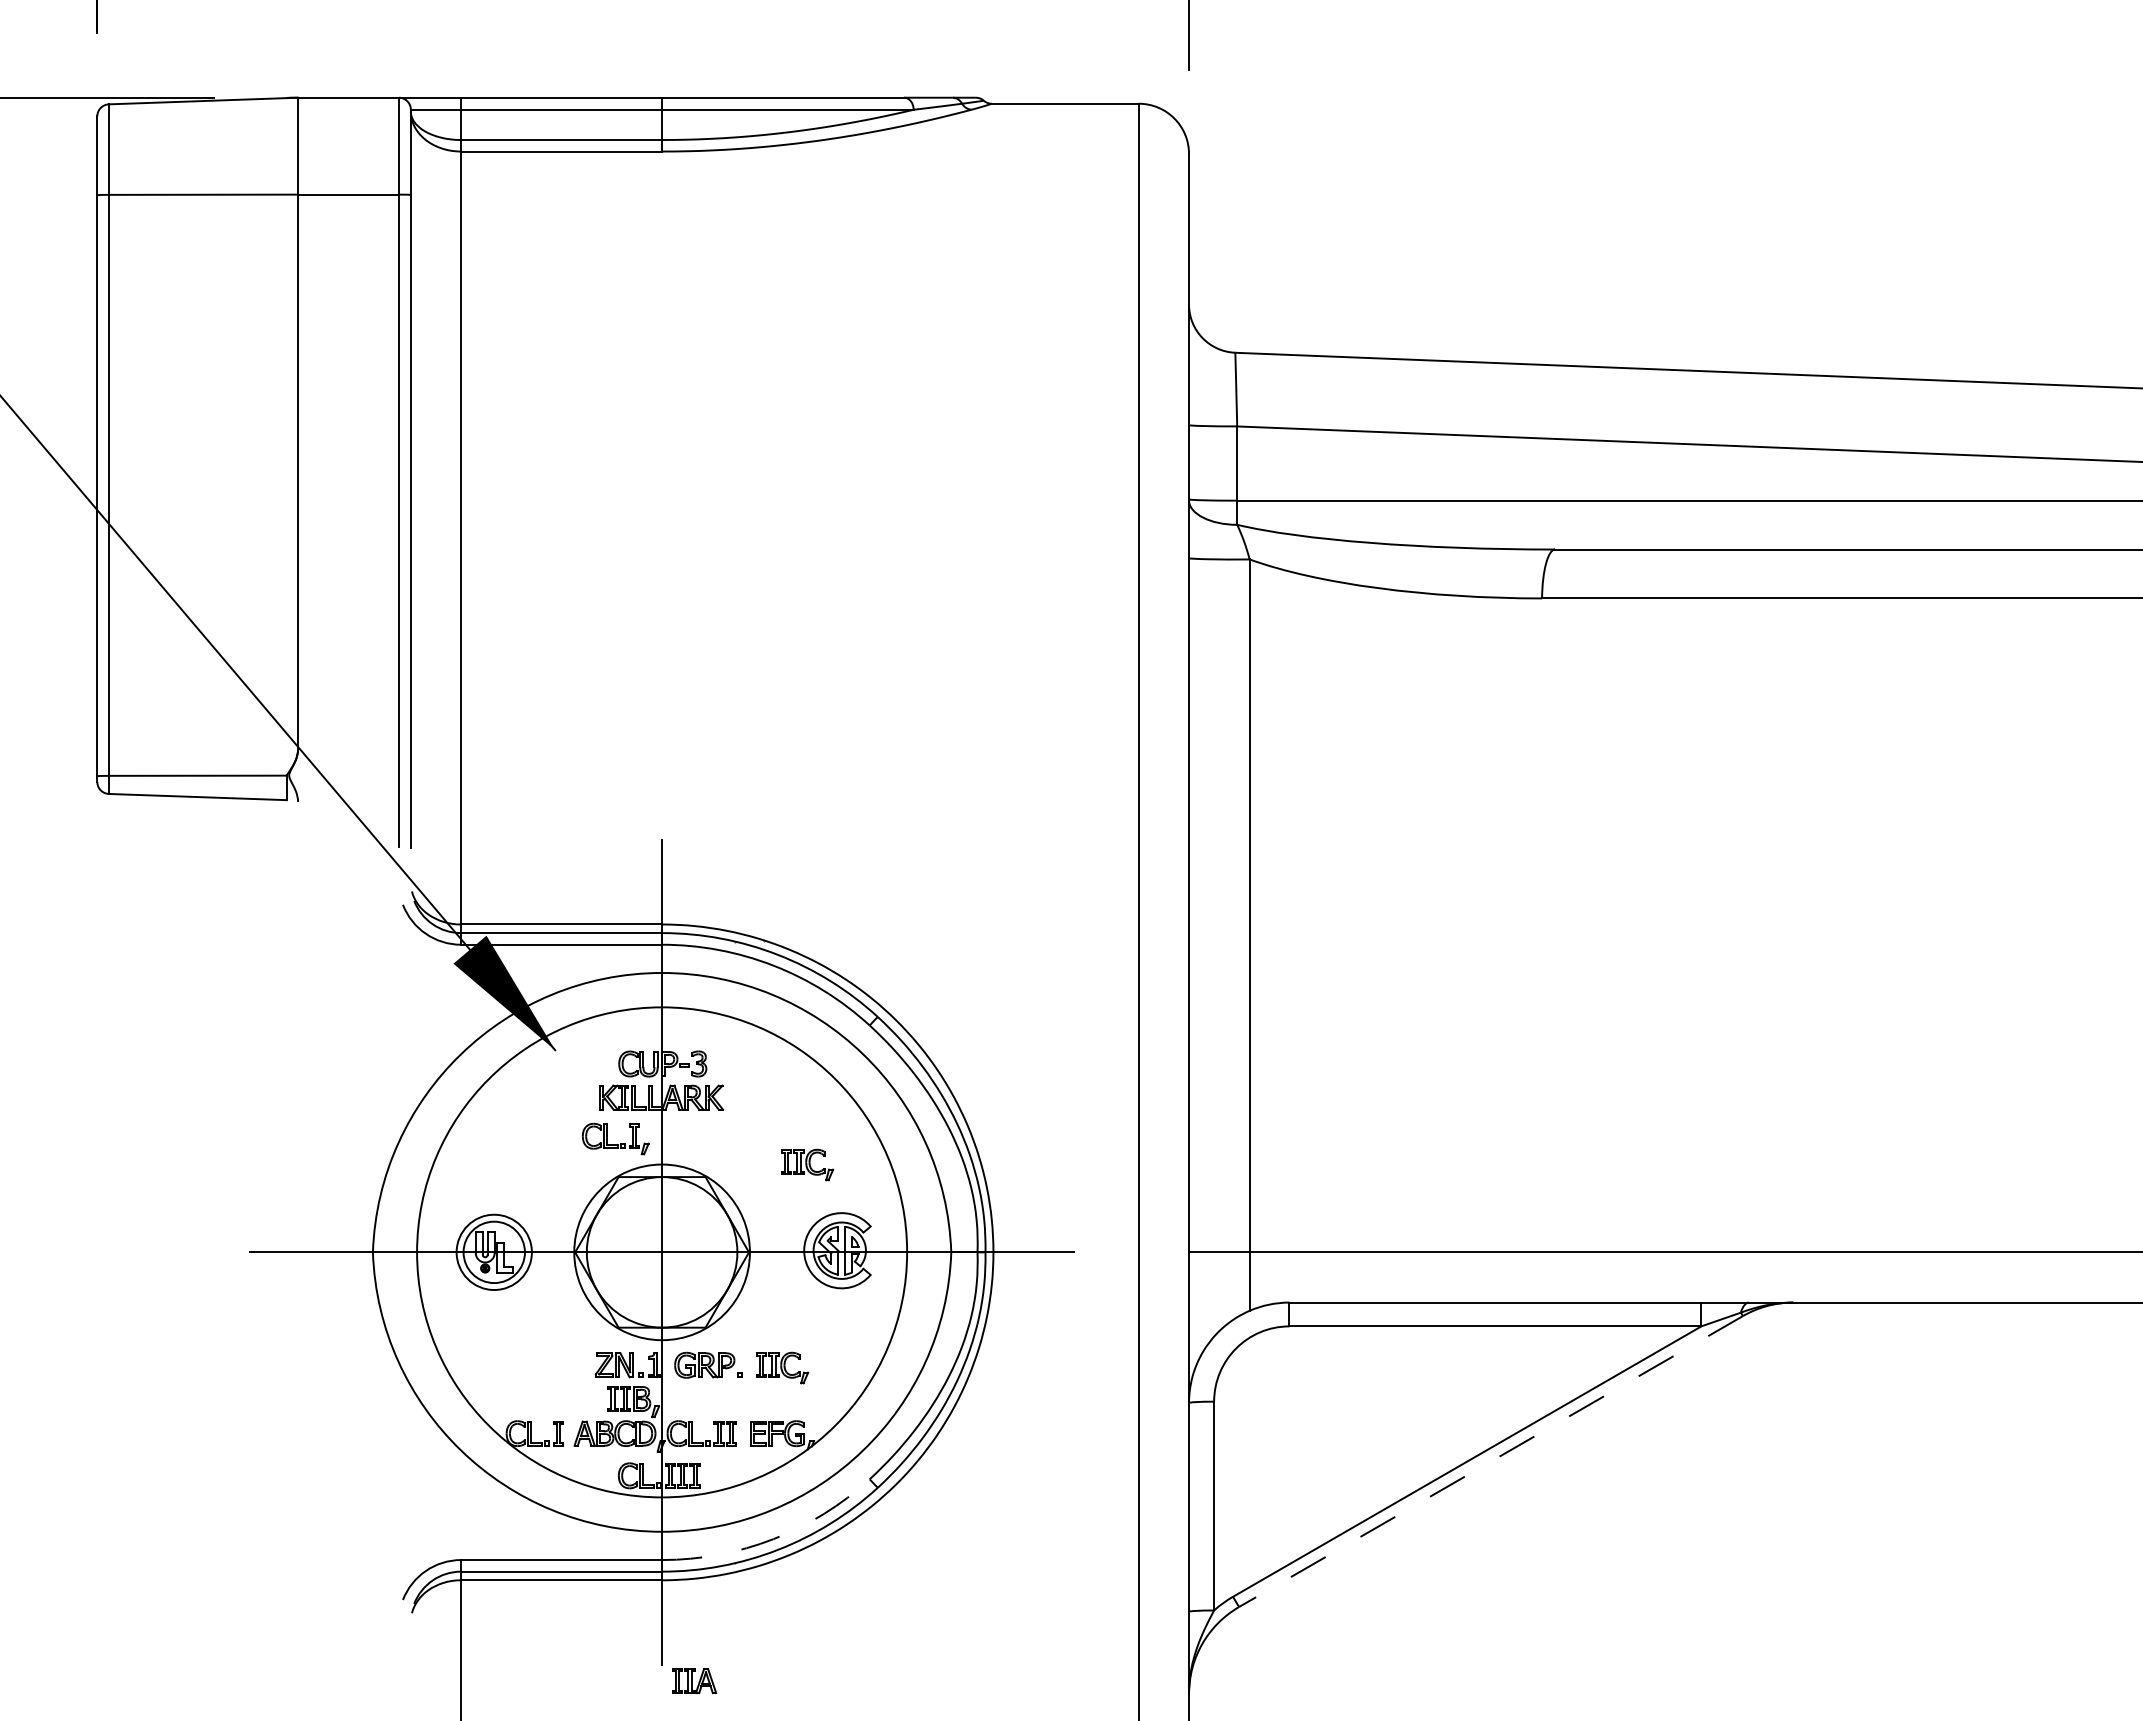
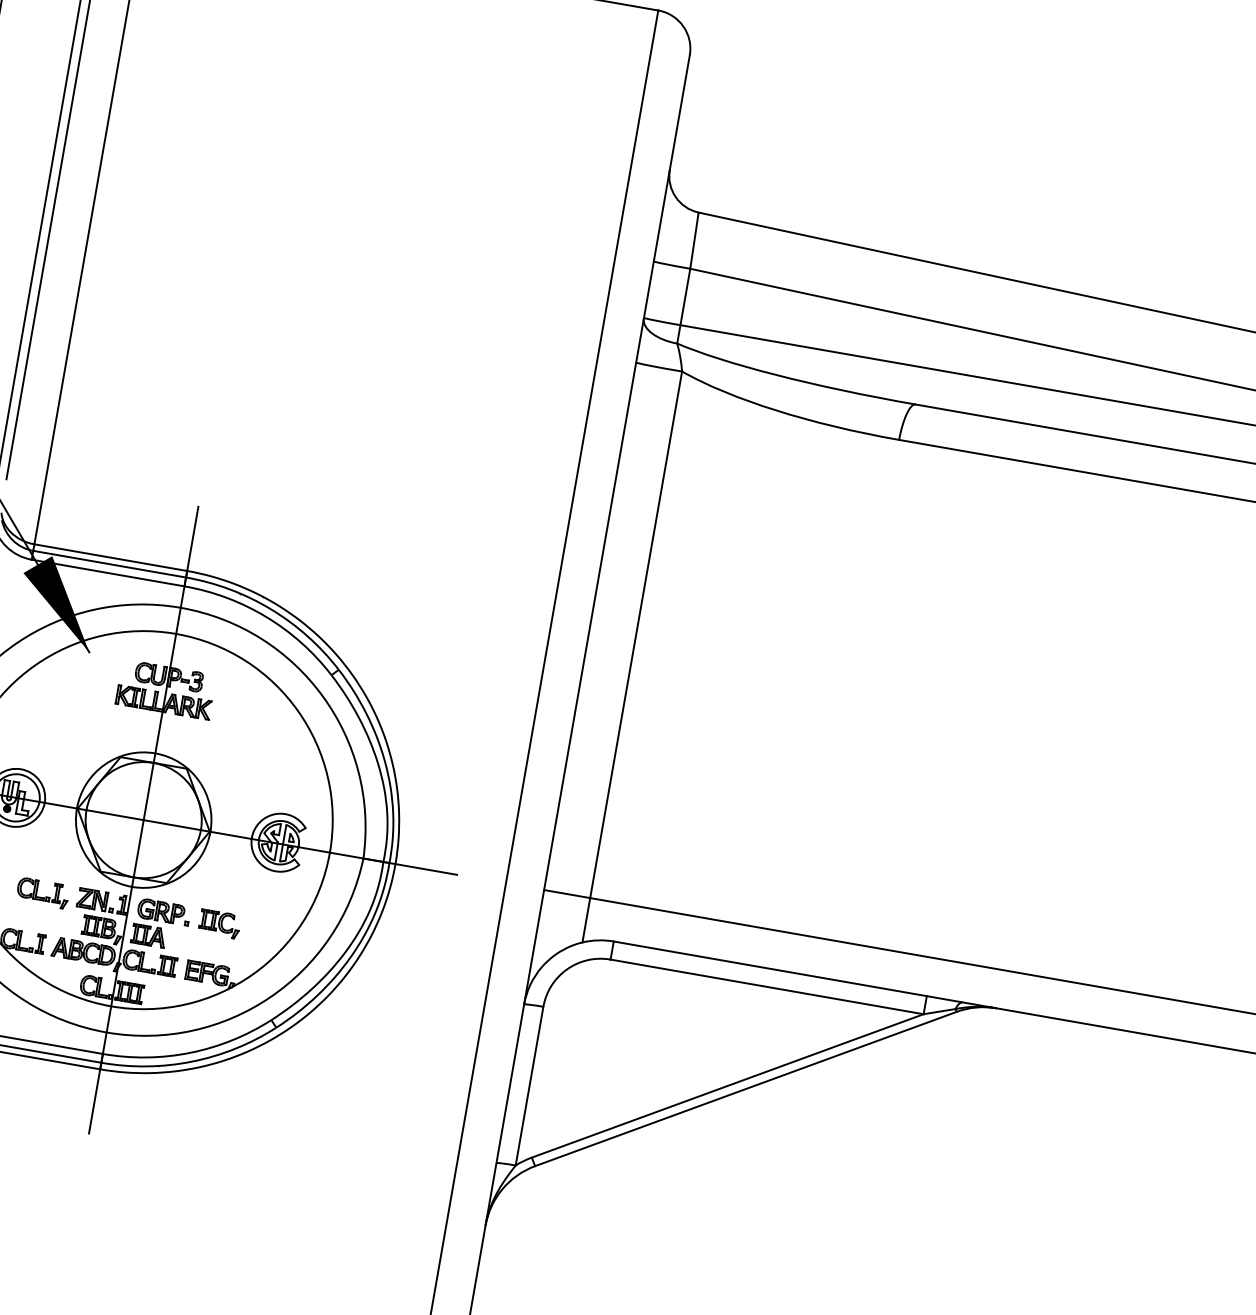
part: (615, 1138) -> (42, 892), moved
part: (807, 1164) -> (265, 772), removed
line: (1491, 1461) -> (746, 1089), dashed -> solid
arc: (773, 1539) -> (190, 1053), dashed -> solid
part: (694, 1681) -> (148, 936), moved

